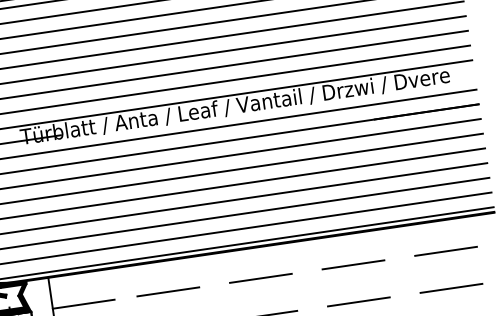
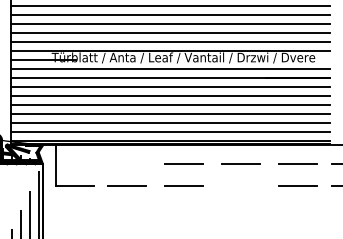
line: (167, 291) -> (126, 163), removed
line: (358, 302) -> (240, 186), removed
line: (82, 304) -> (74, 163), removed

